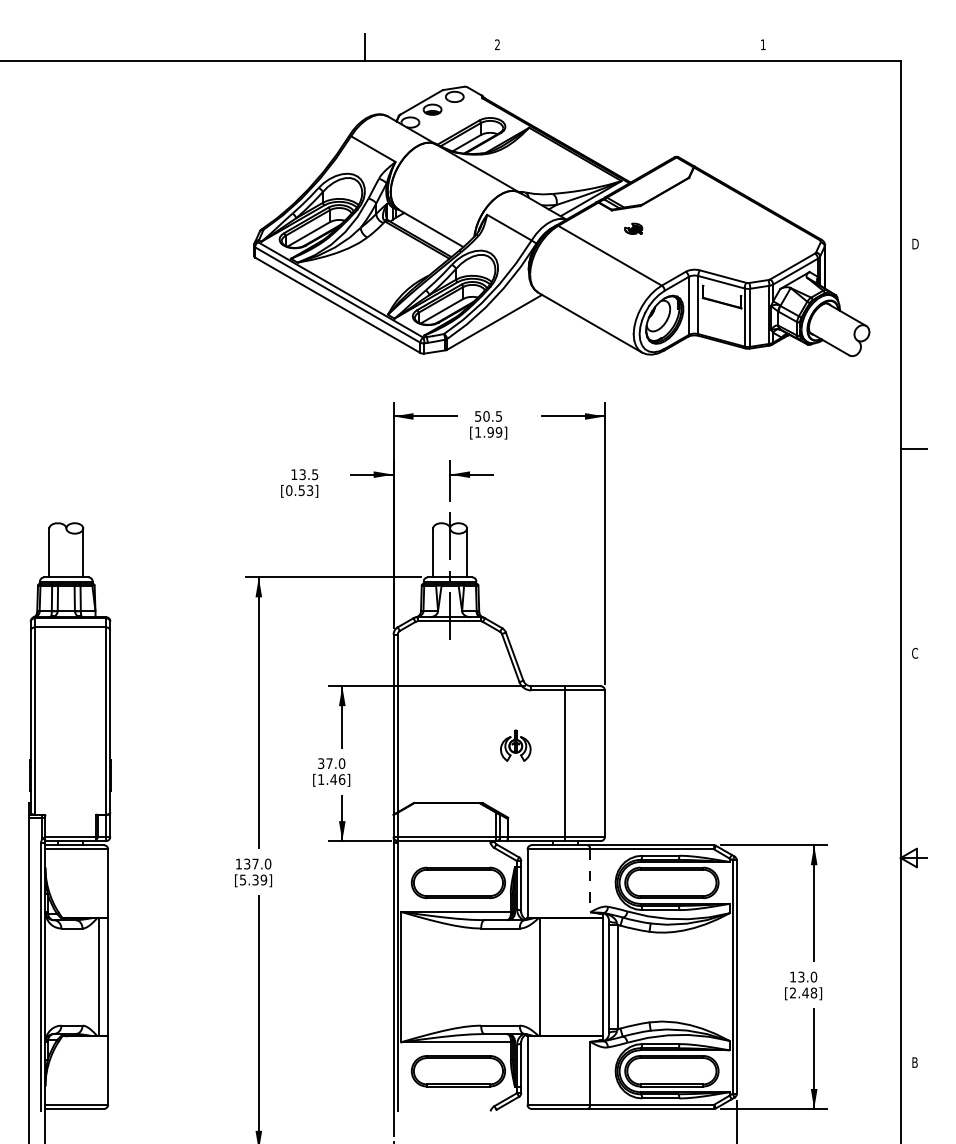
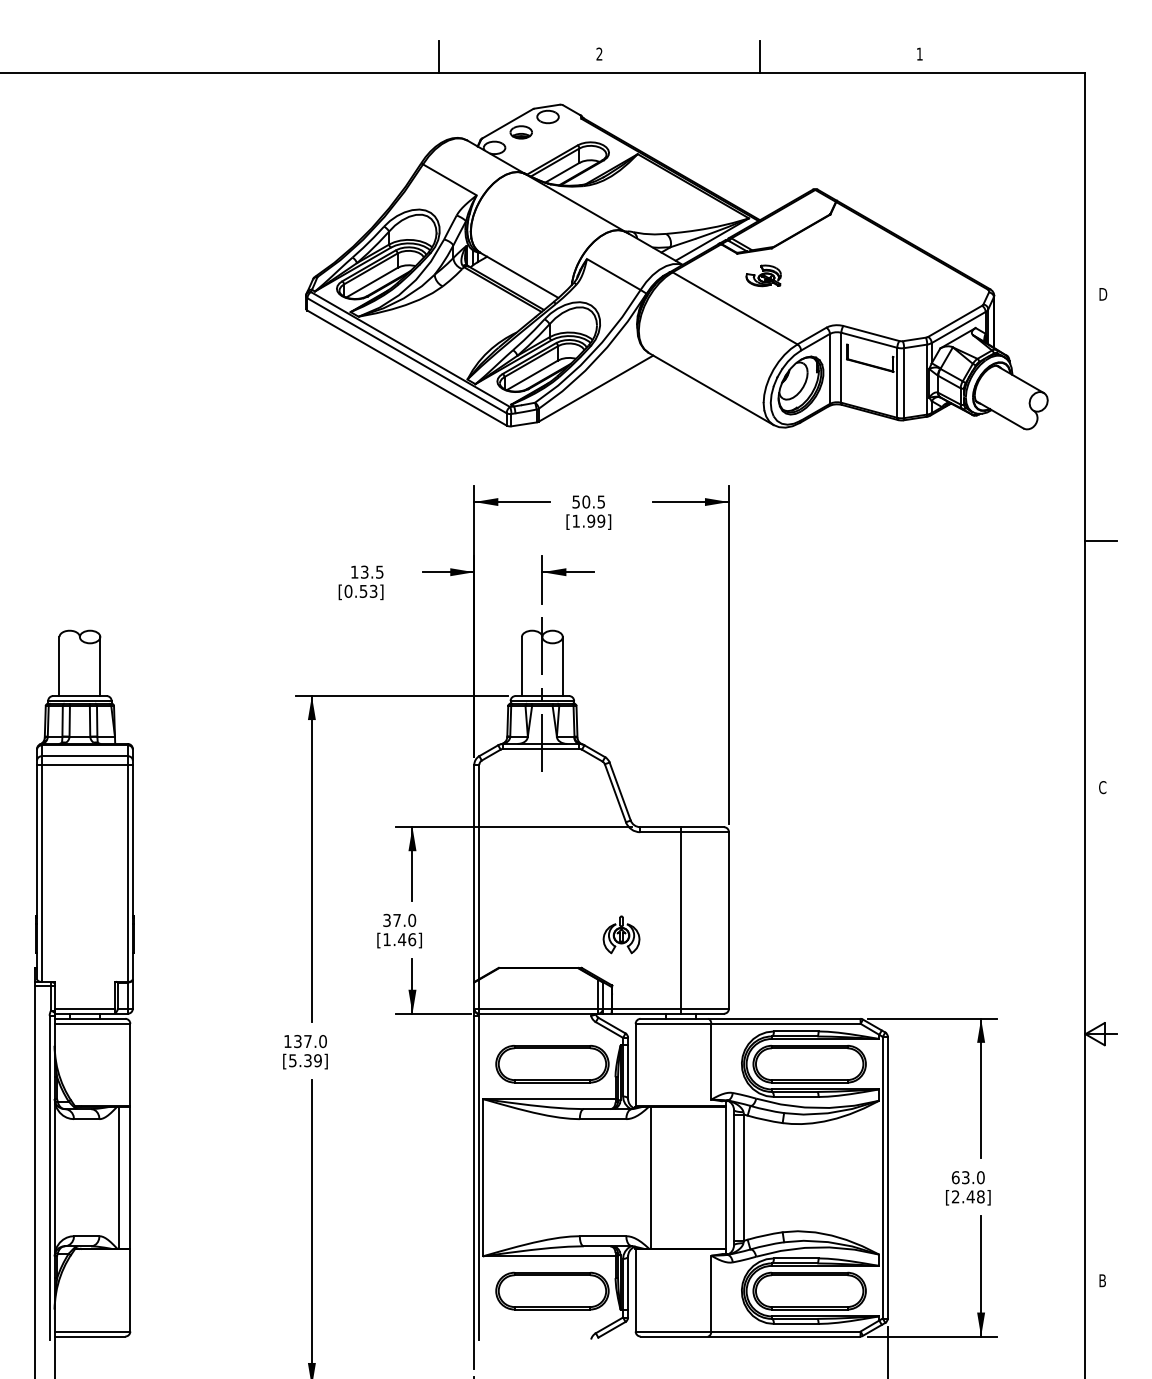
line: (630, 47) -> (759, 57), added
part: (633, 228) -> (763, 275), size x1.67
line: (70, 634) -> (84, 764), added
part: (515, 745) -> (621, 934), moved
line: (590, 880) -> (711, 1061), dashed -> solid
text: (792, 976) -> (955, 1177), 13.0 -> 63.0

